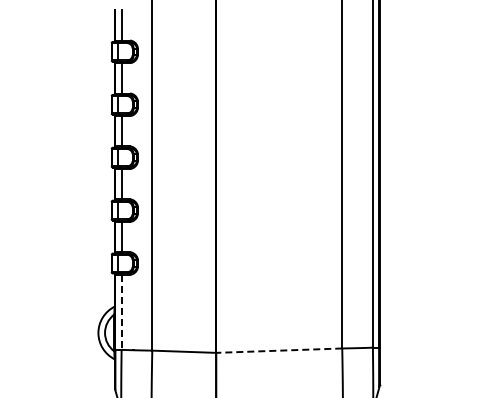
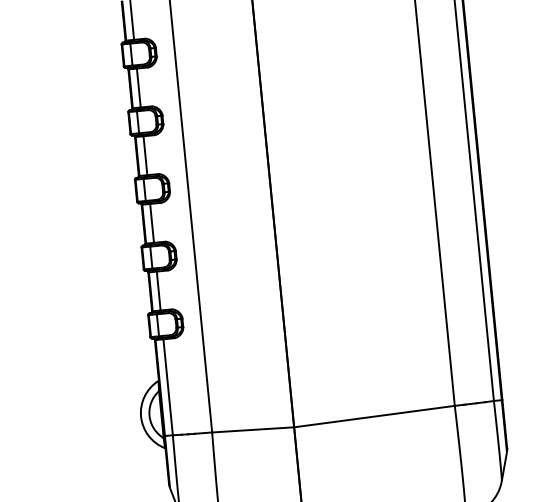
line: (121, 312) -> (168, 387), dashed -> solid
line: (278, 350) -> (373, 416), dashed -> solid

